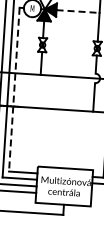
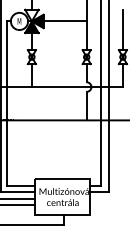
line: (78, 11) -> (65, 21), dashed -> solid
line: (14, 90) -> (6, 104), dashed -> solid

